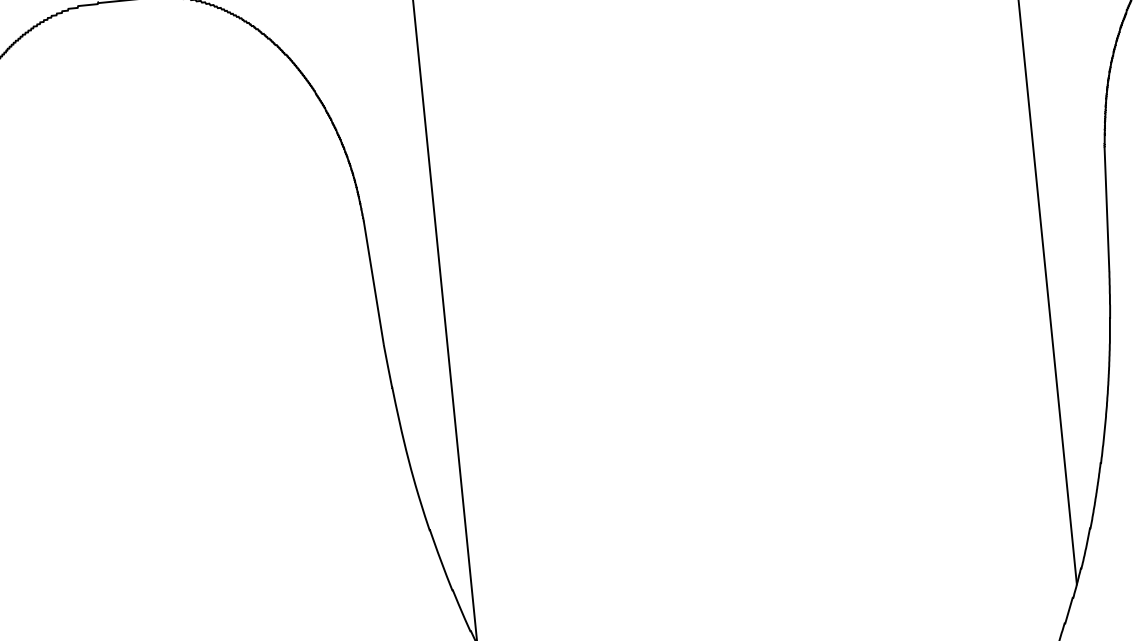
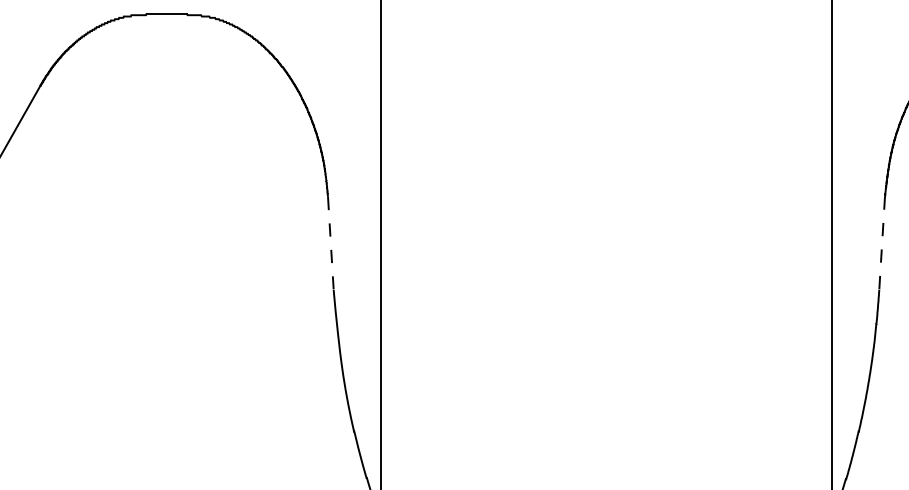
line: (1107, 208) -> (882, 242), solid -> dashed
line: (373, 283) -> (330, 243), solid -> dashed

